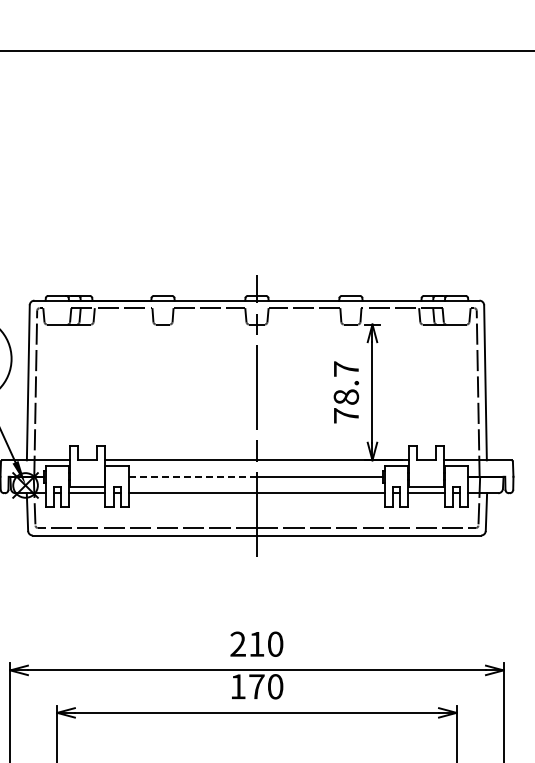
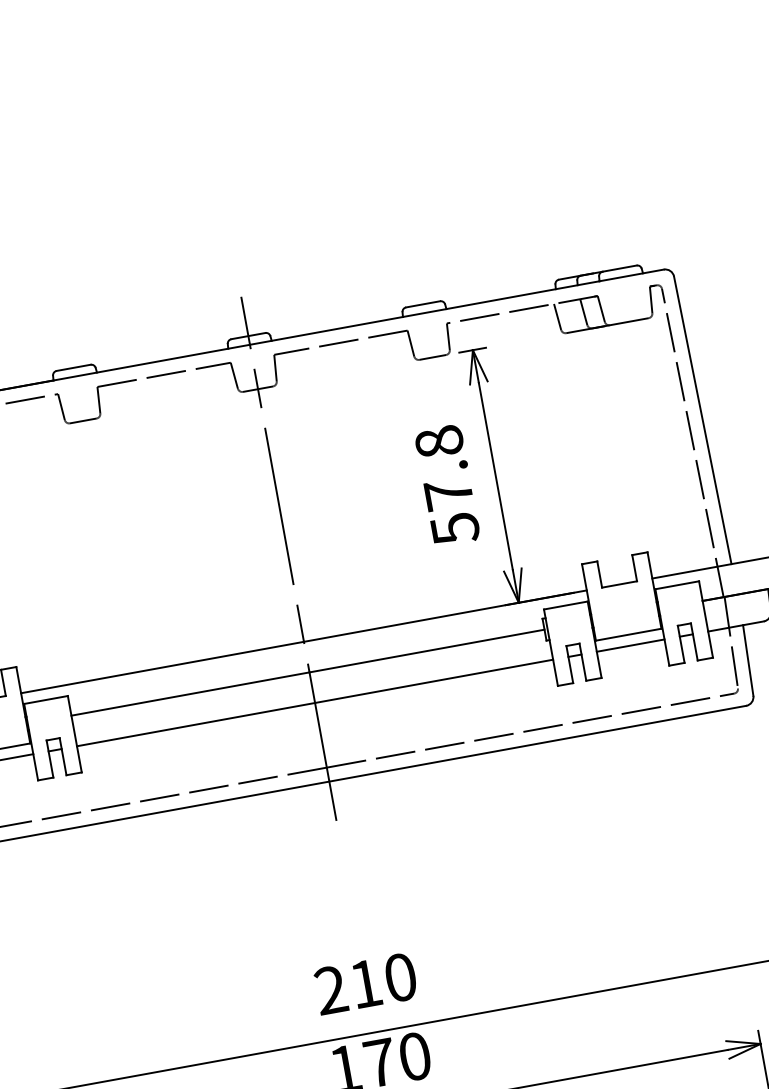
text: (346, 392) -> (447, 485), 78.7 -> 57.8
line: (192, 476) -> (189, 693), dashed -> solid

